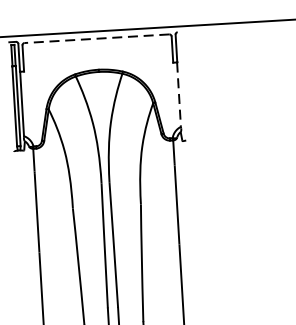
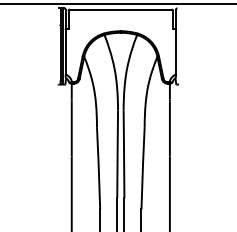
line: (96, 38) -> (120, 9), dashed -> solid
line: (178, 95) -> (175, 52), dashed -> solid

